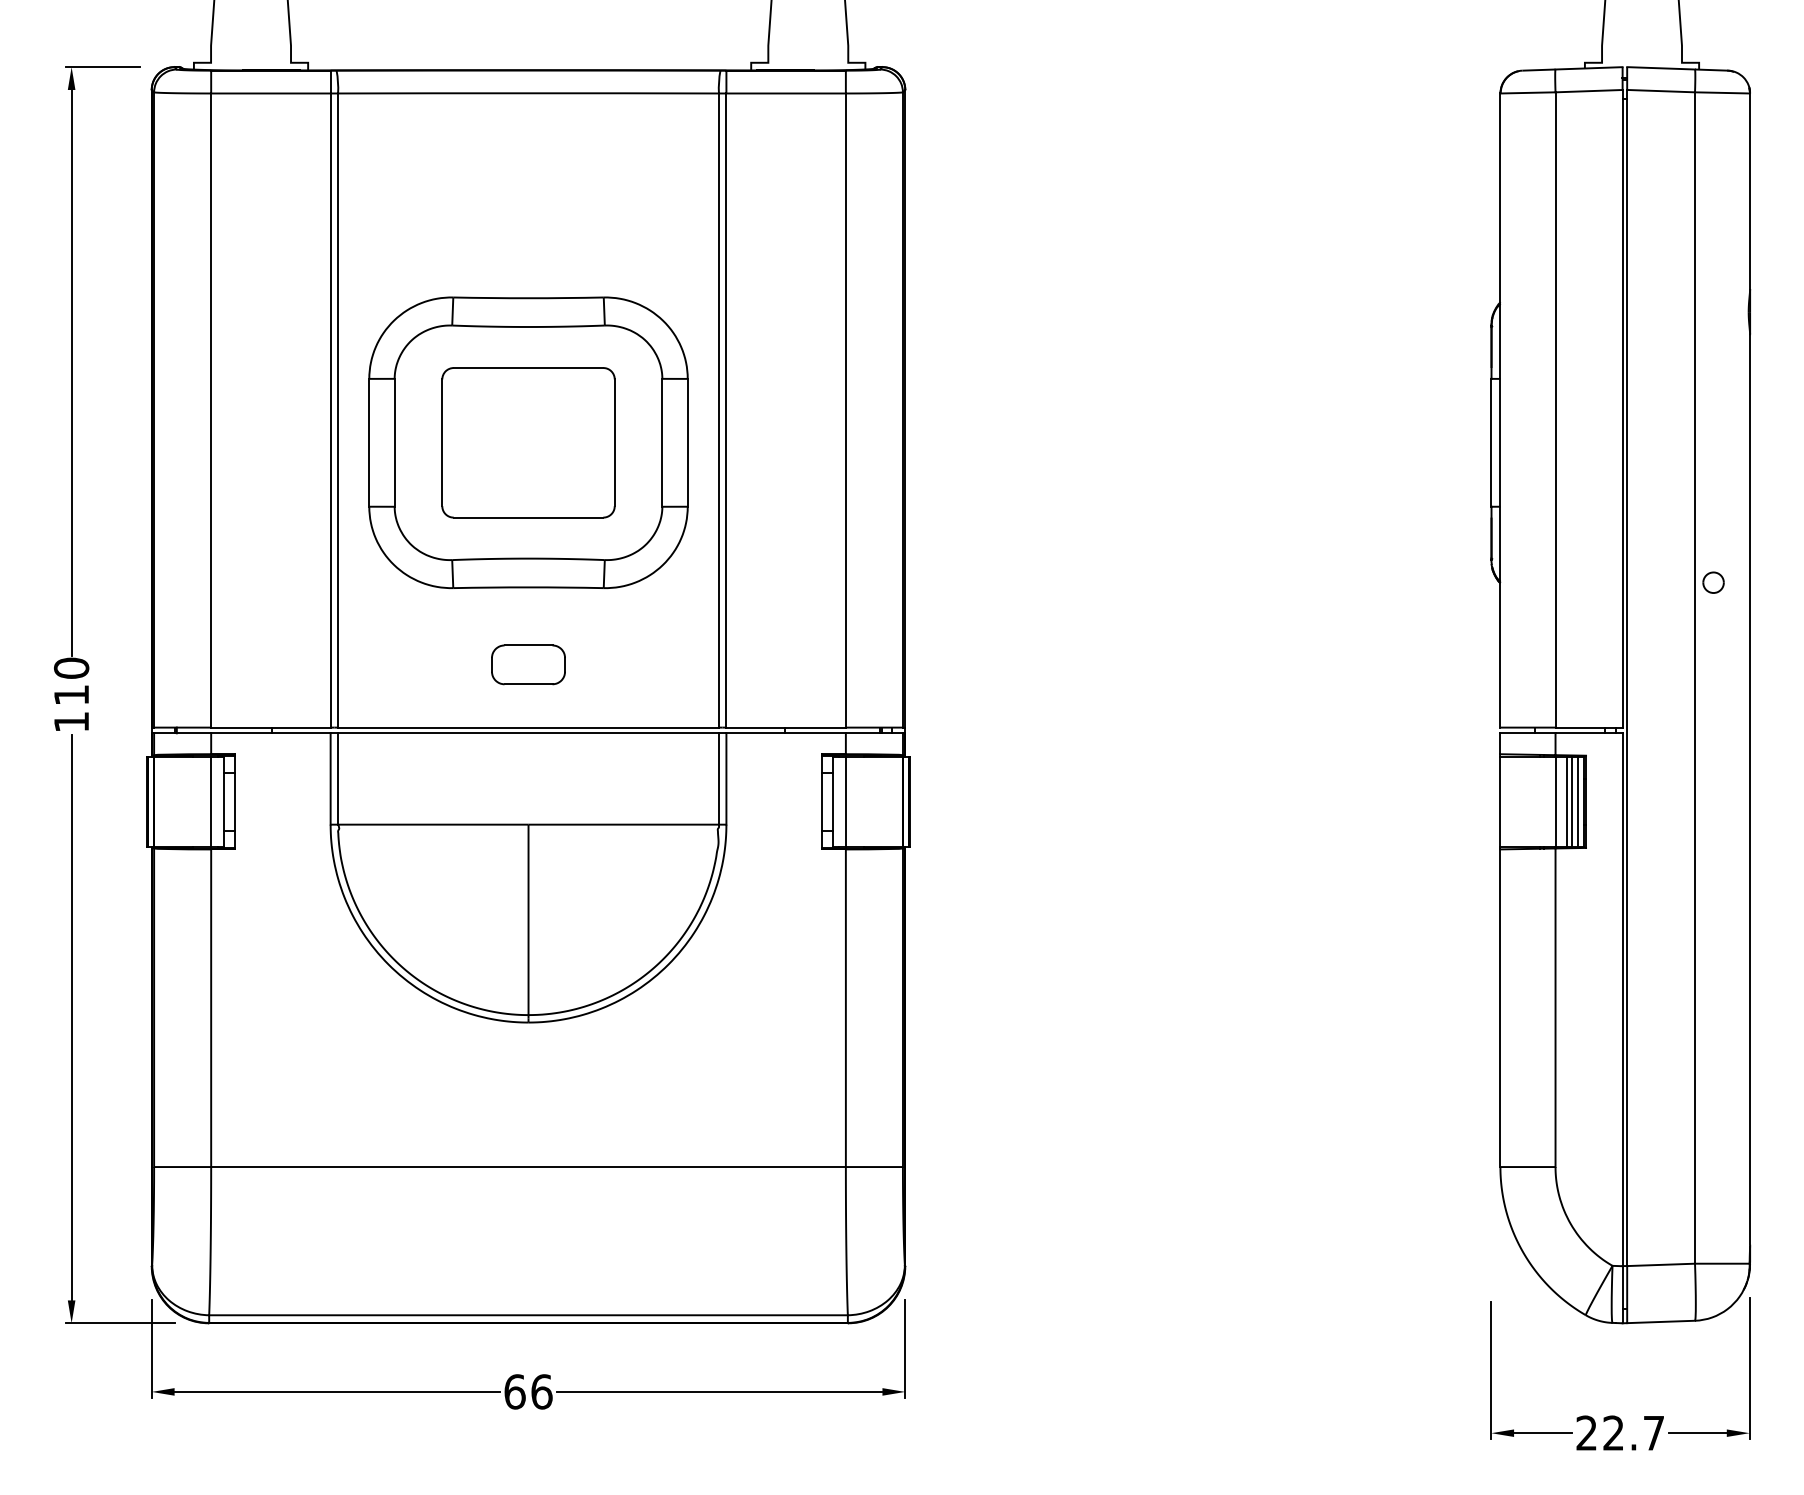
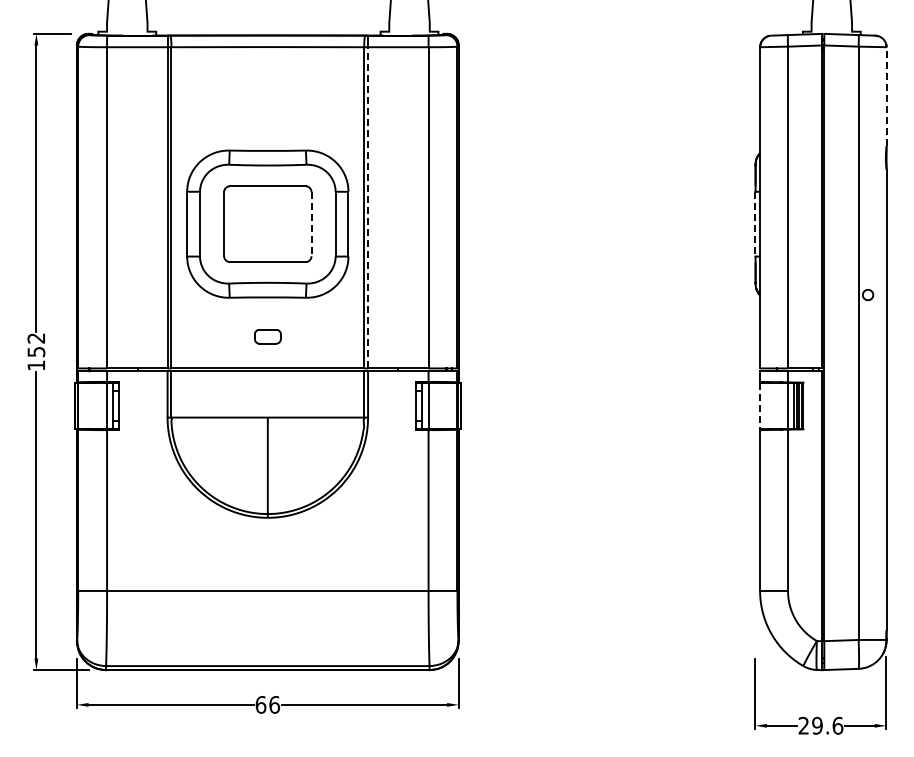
line: (1749, 190) -> (886, 96), solid -> dashed
line: (727, 409) -> (368, 207), solid -> dashed
line: (614, 443) -> (311, 224), solid -> dashed
line: (1491, 443) -> (755, 224), solid -> dashed
part: (527, 664) -> (267, 336), size x0.7
text: (71, 682) -> (36, 345), 110 -> 152
line: (1501, 802) -> (760, 406), solid -> dashed
text: (1633, 1432) -> (827, 725), 22.7 -> 29.6

